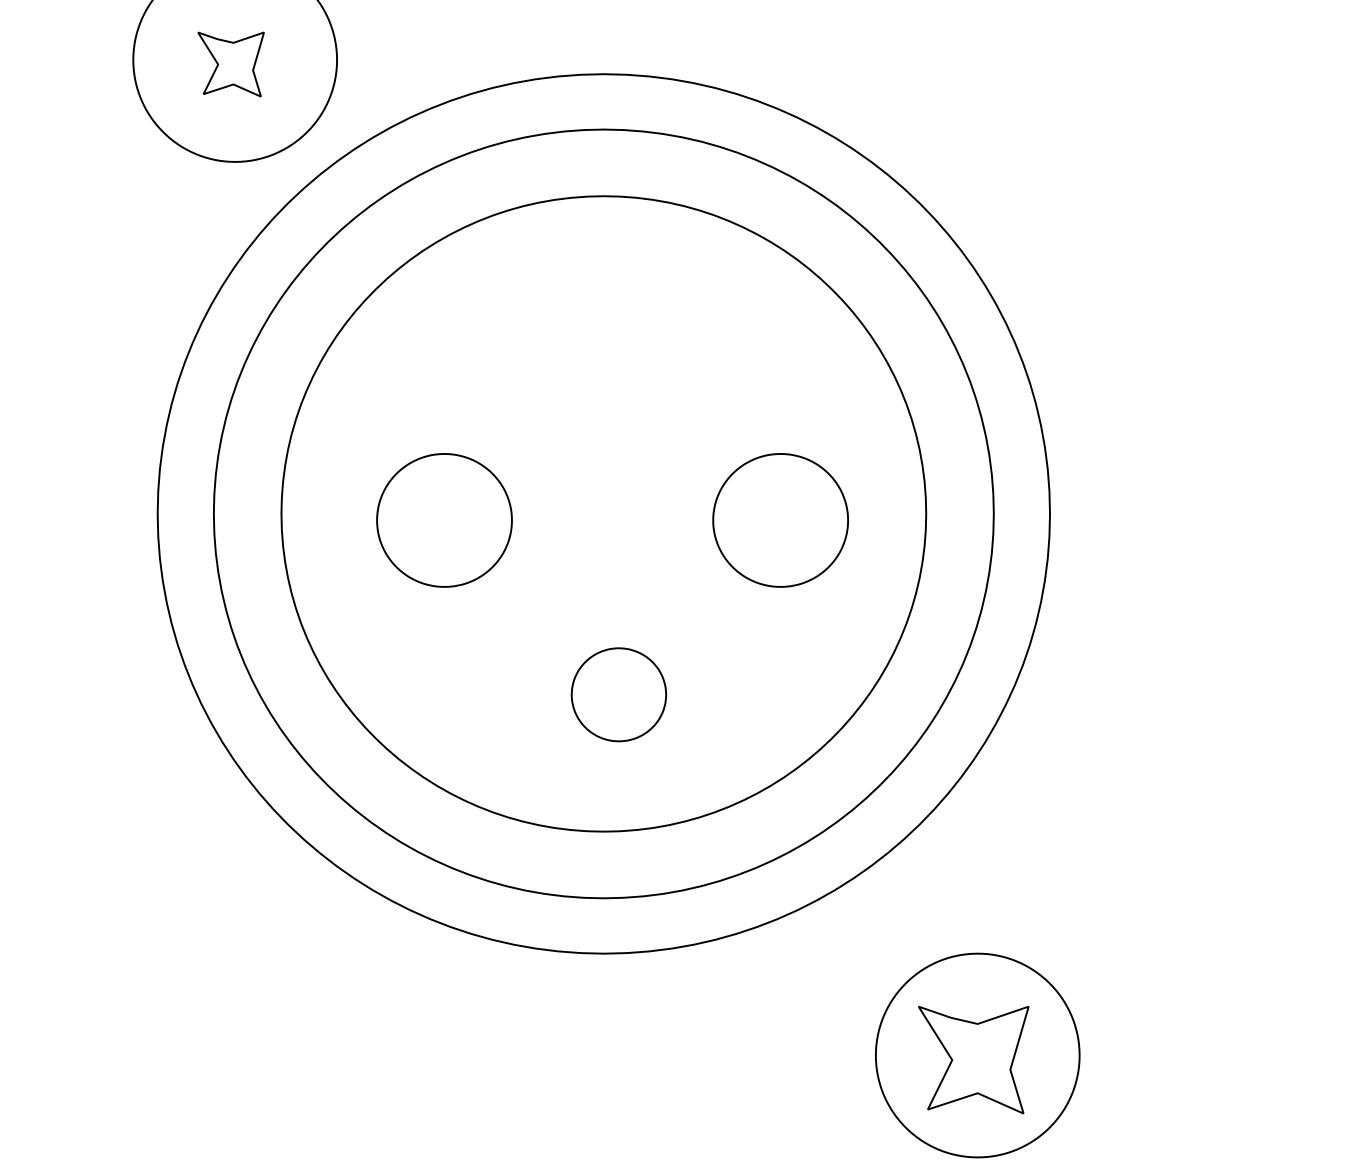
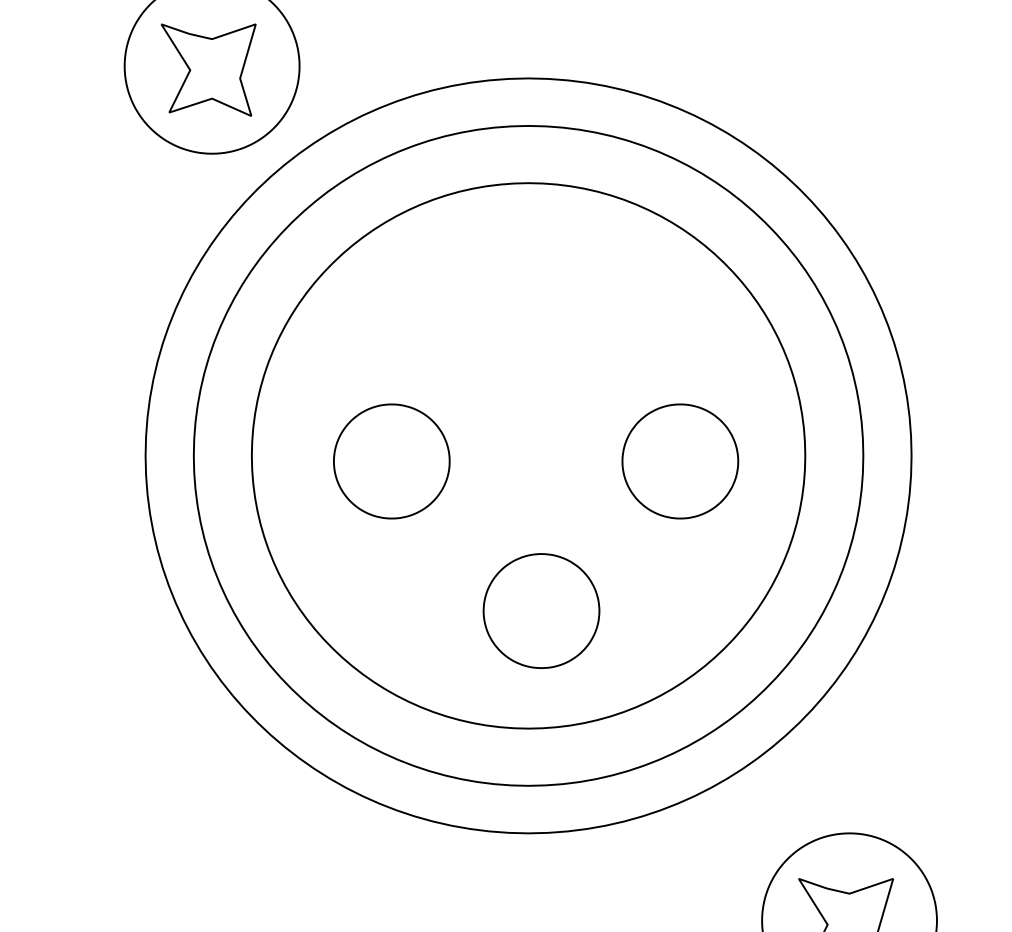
part: (230, 64) -> (208, 70), size x1.67
part: (618, 694) -> (541, 610), size x1.43

